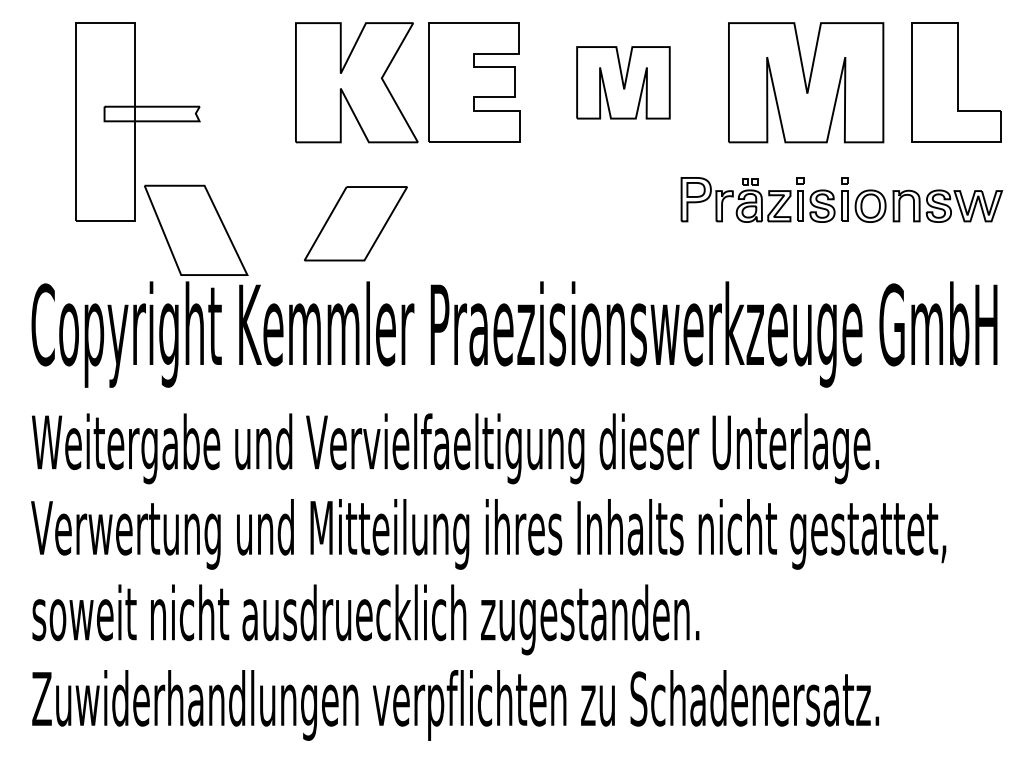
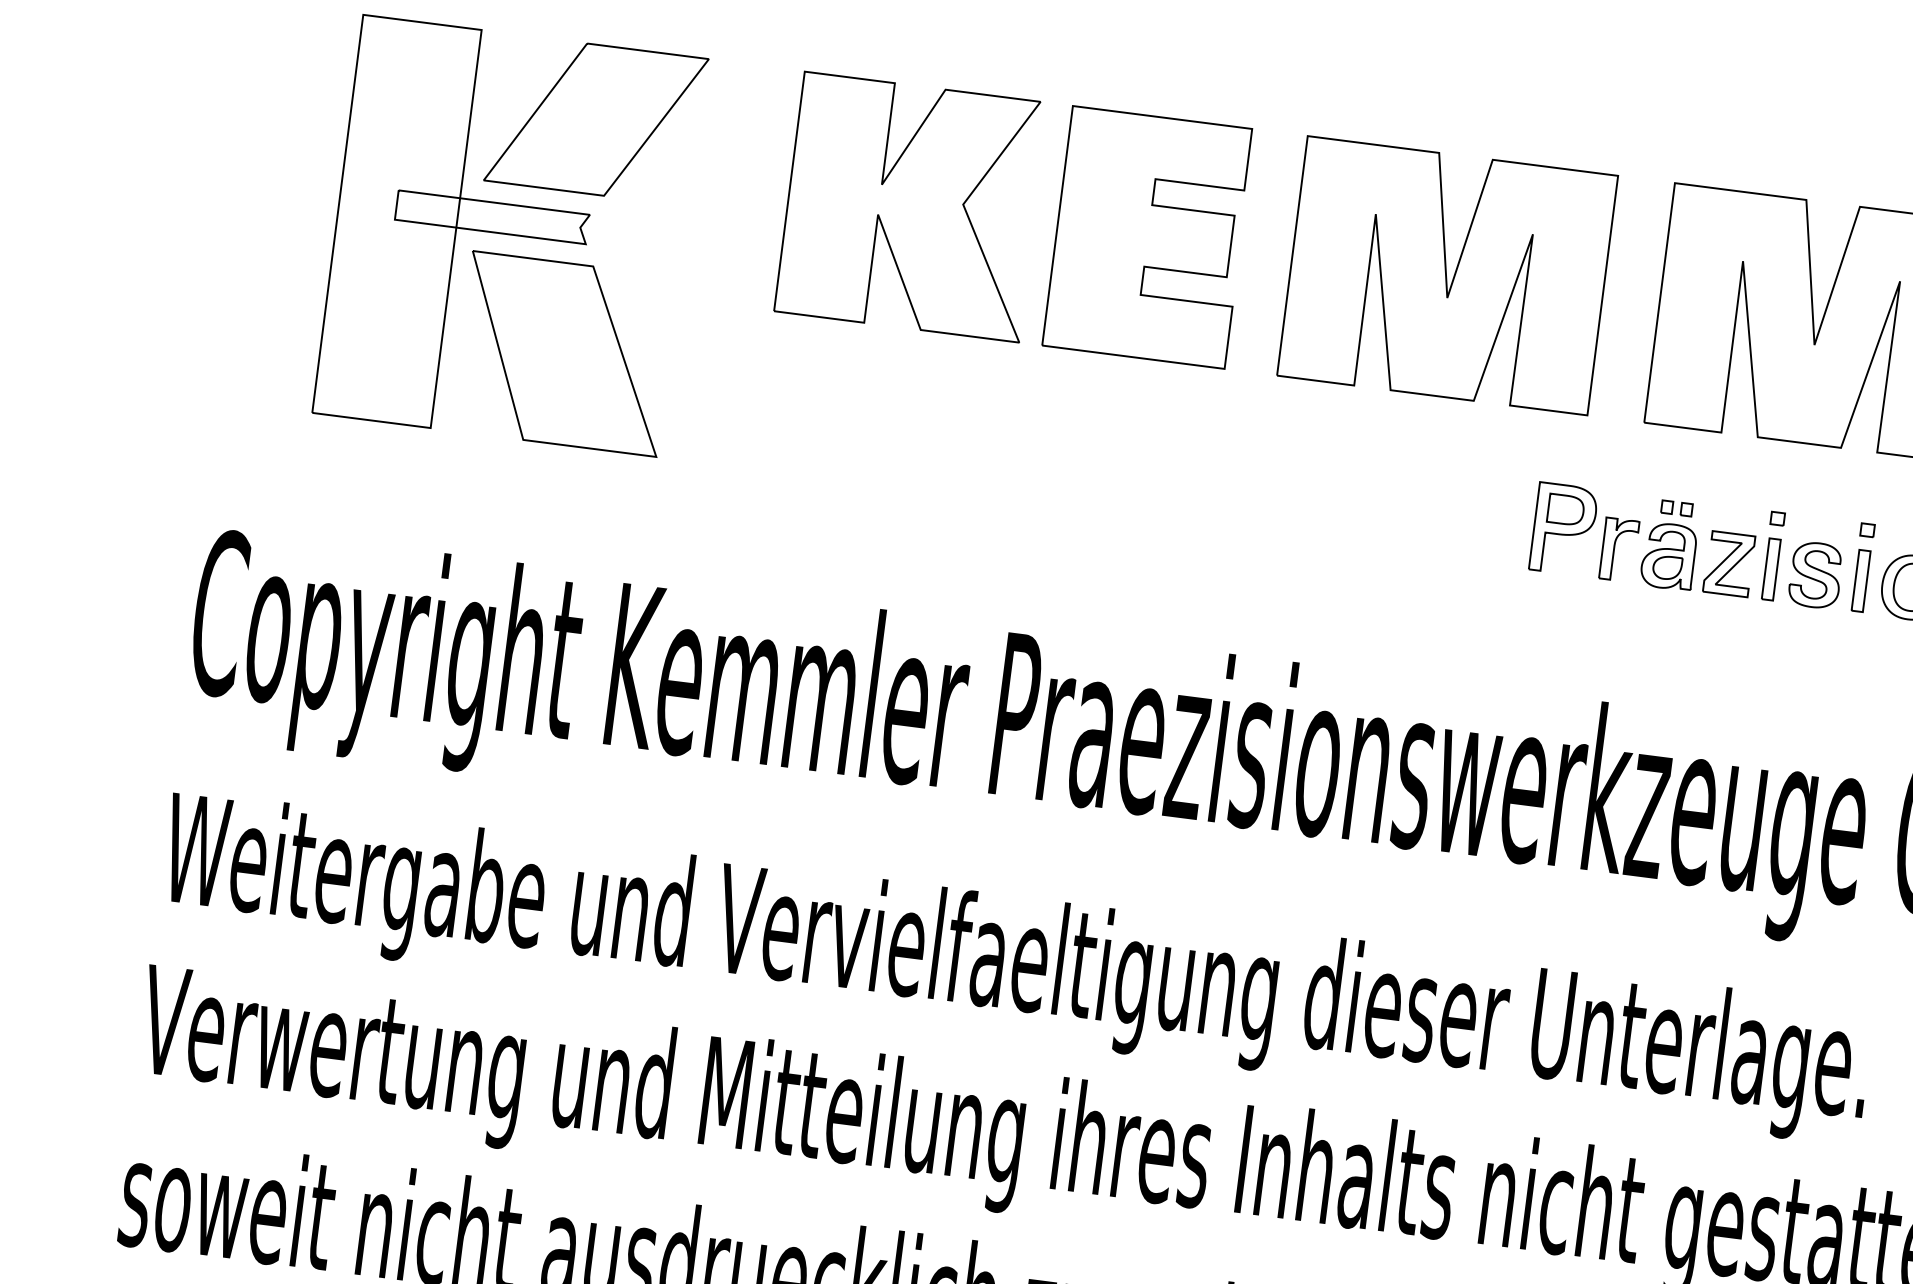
part: (623, 82) -> (1447, 275), size x1.67
part: (355, 223) -> (595, 119), moved
part: (196, 229) -> (565, 352), moved

